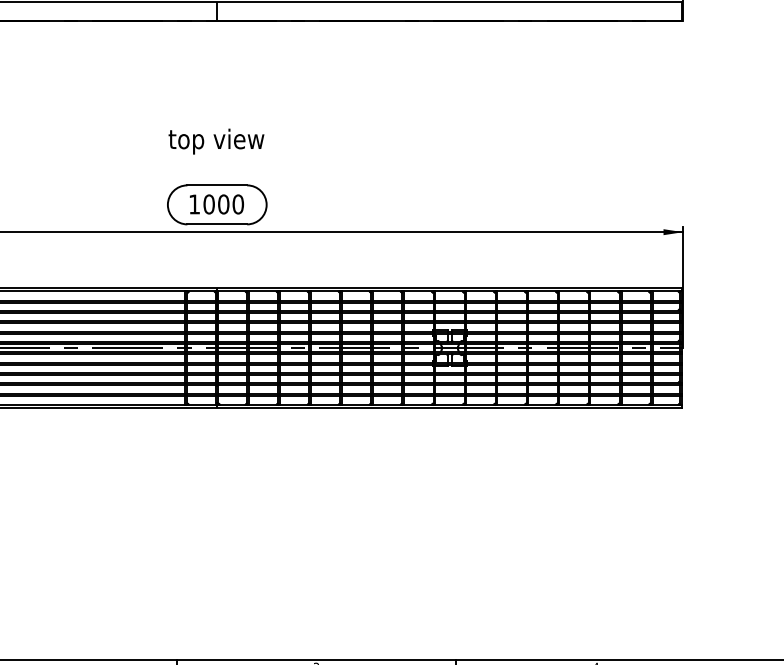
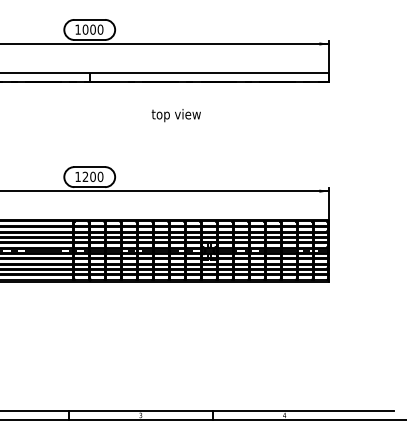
text: (214, 141) -> (175, 115), moved
text: (209, 203) -> (85, 176), 1000 -> 1200

